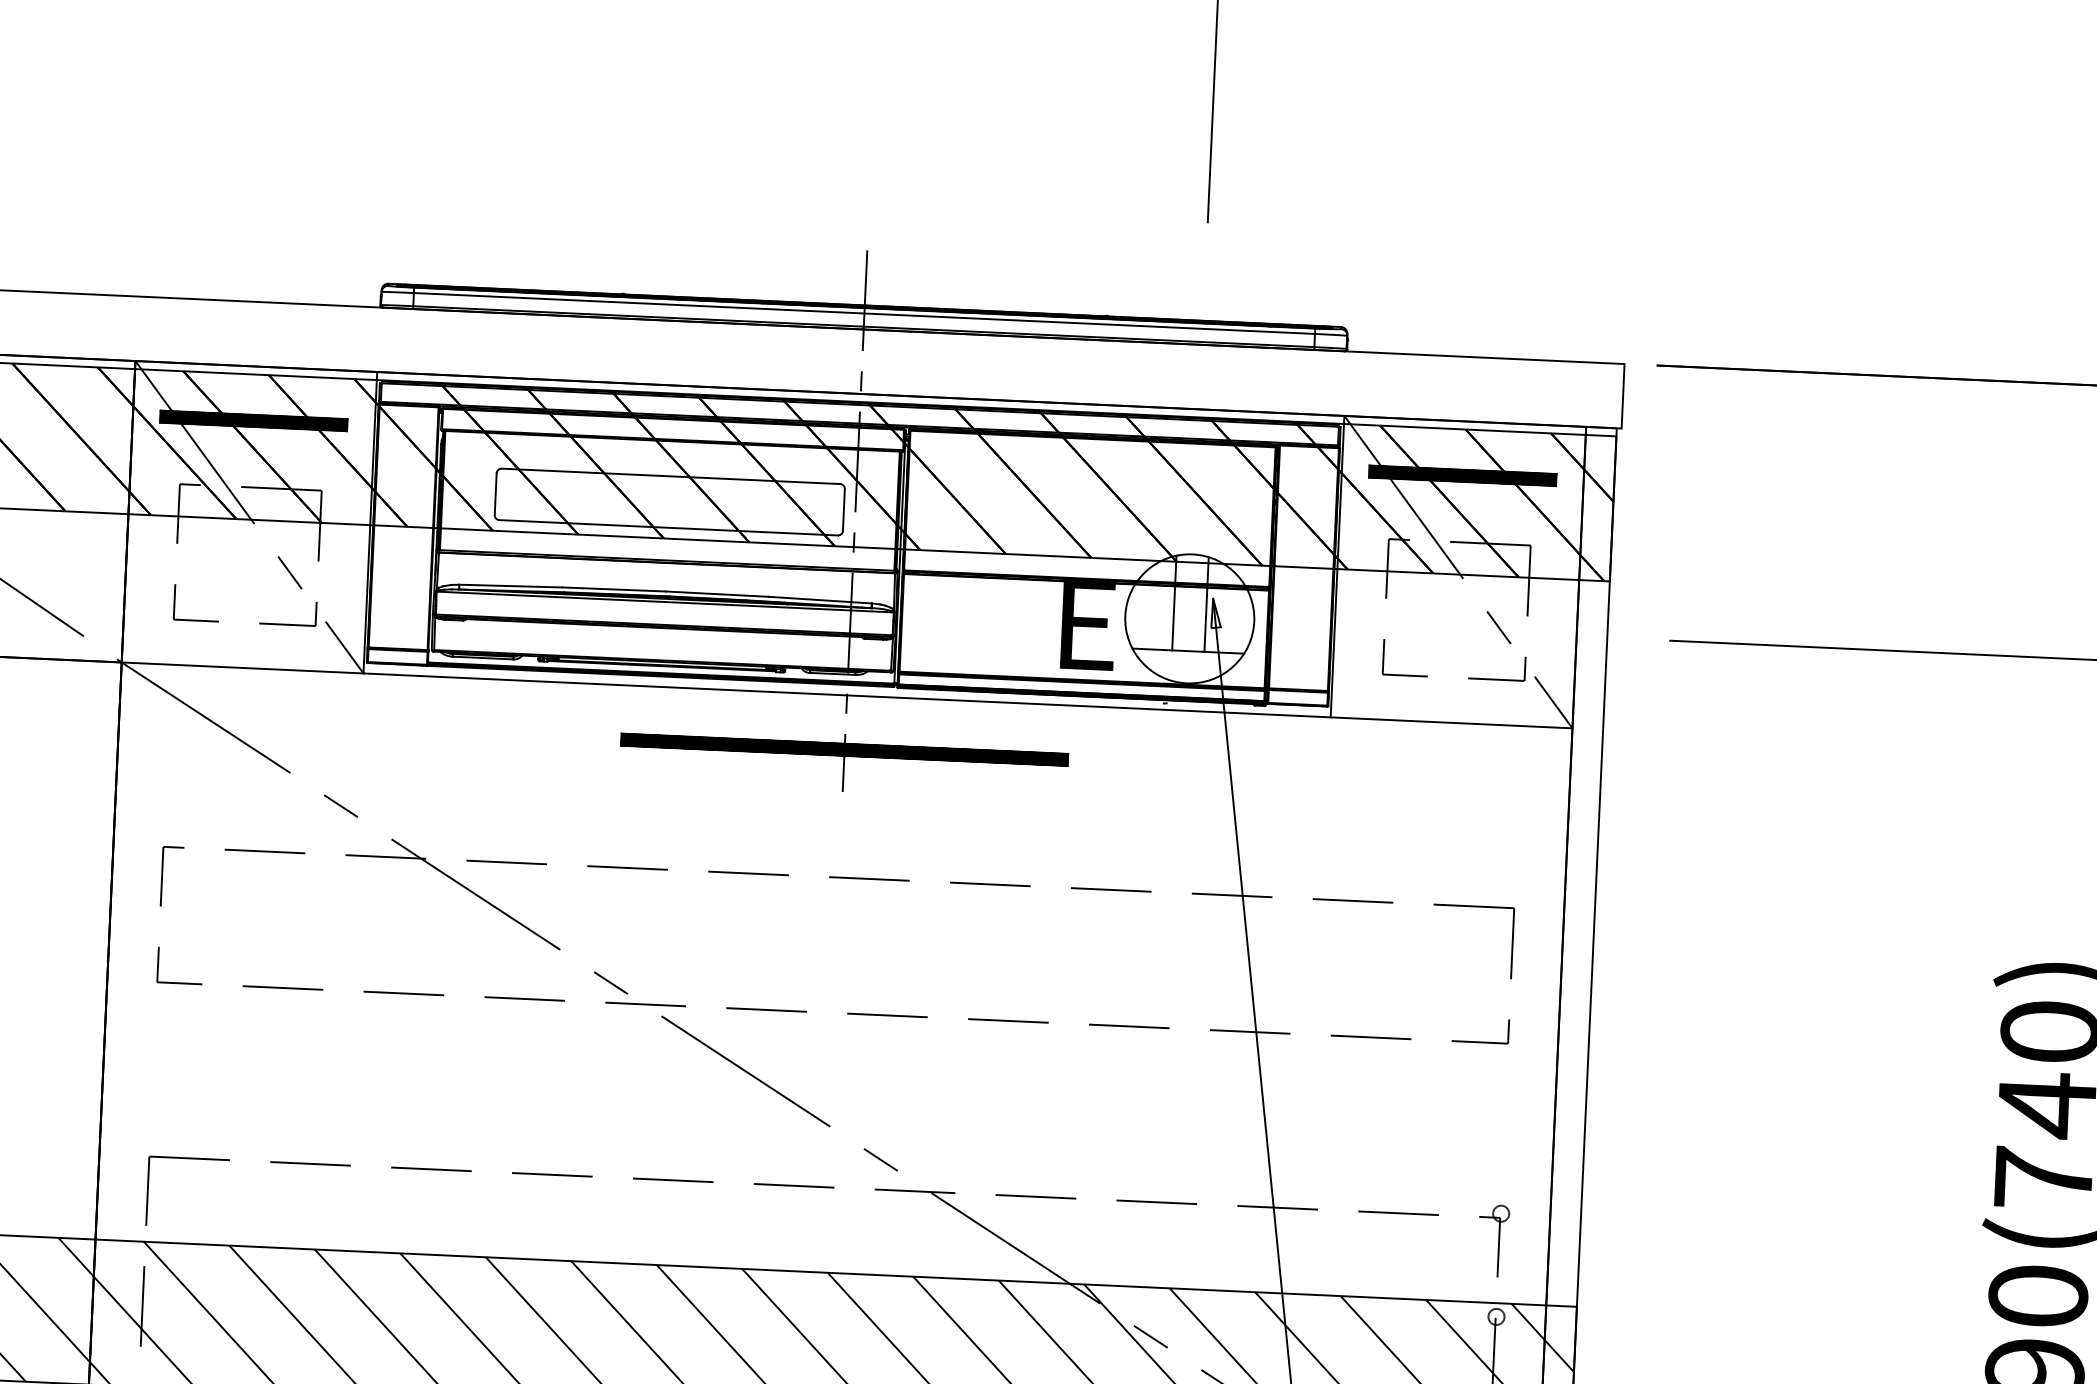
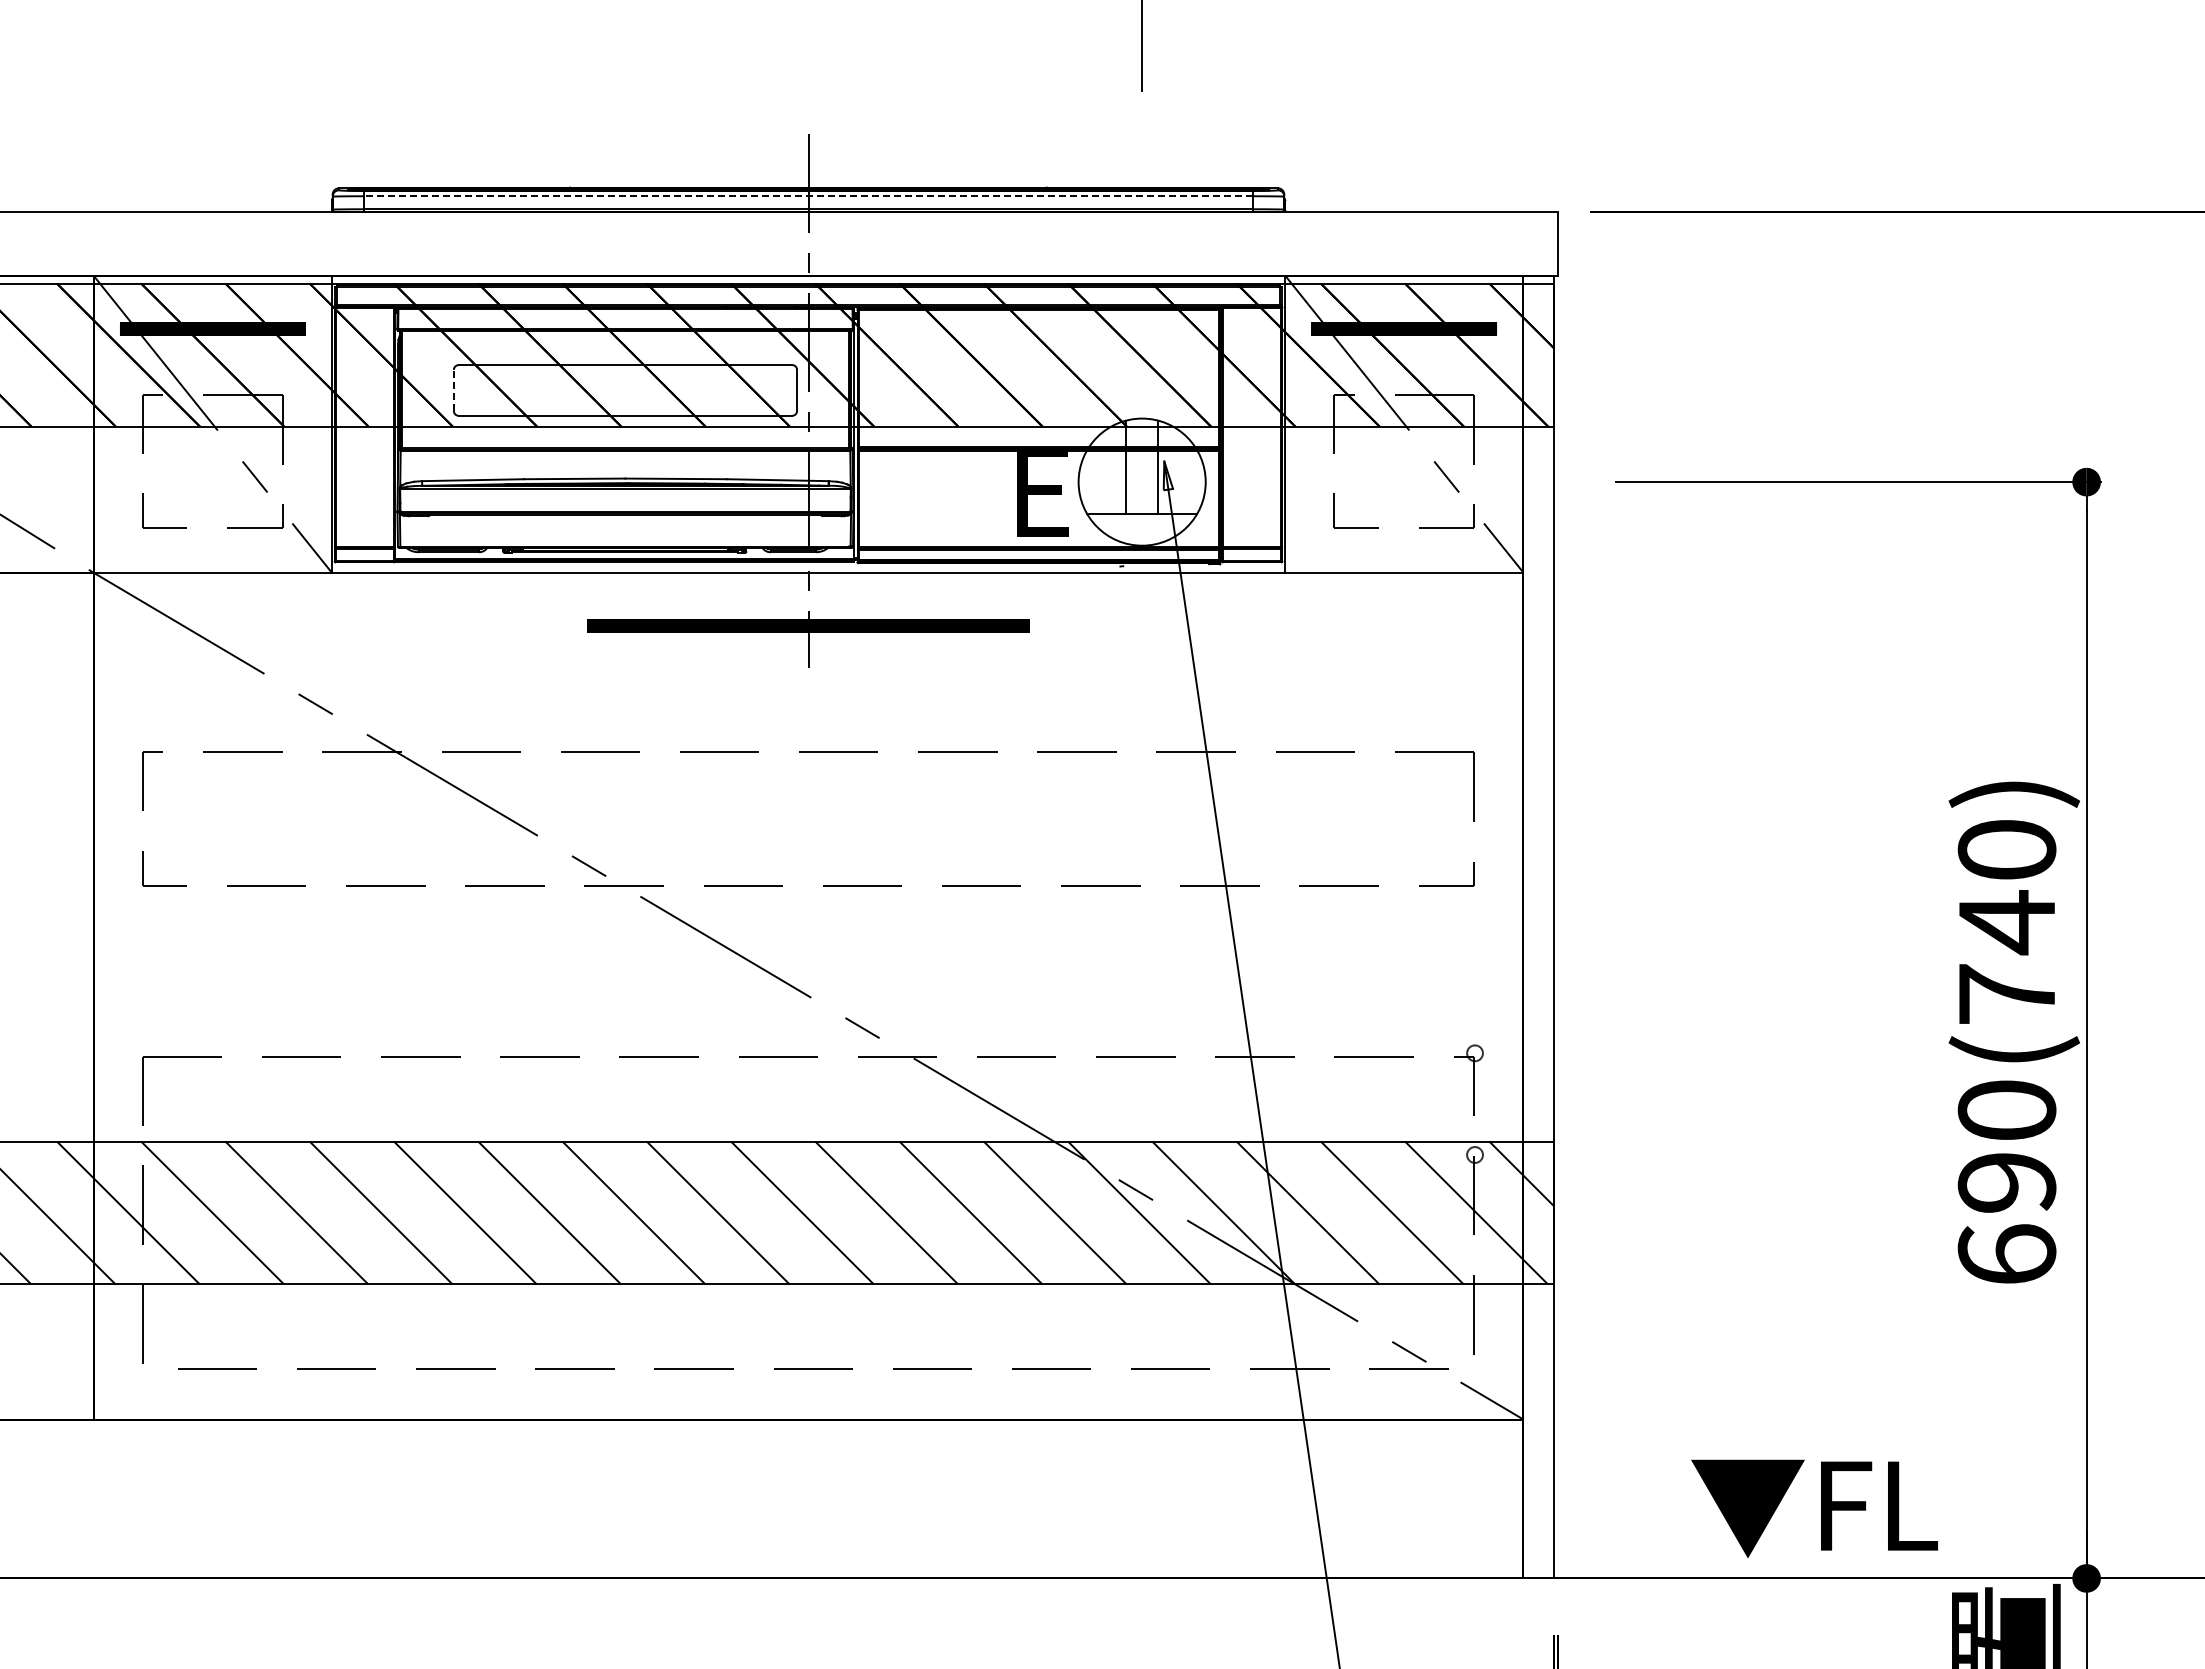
line: (864, 313) -> (808, 196), solid -> dashed
line: (495, 494) -> (453, 390), solid -> dashed

